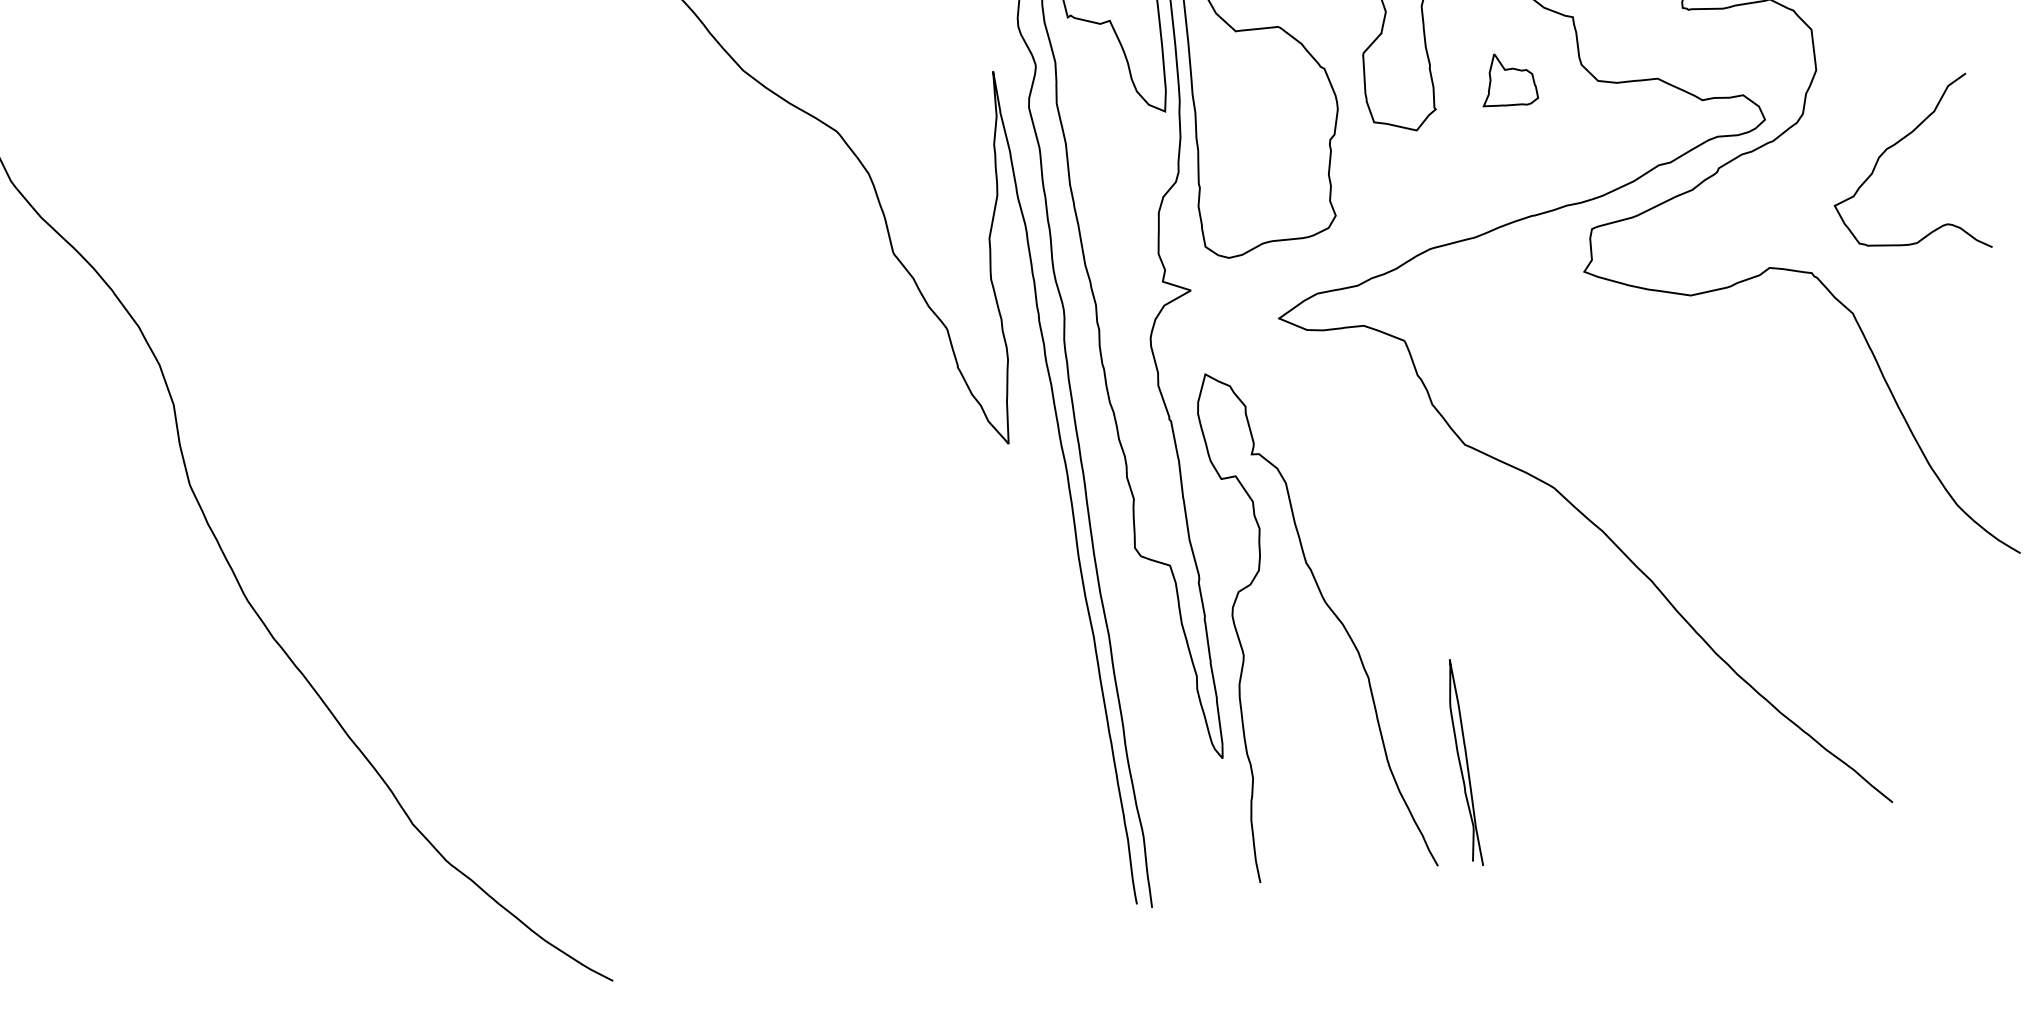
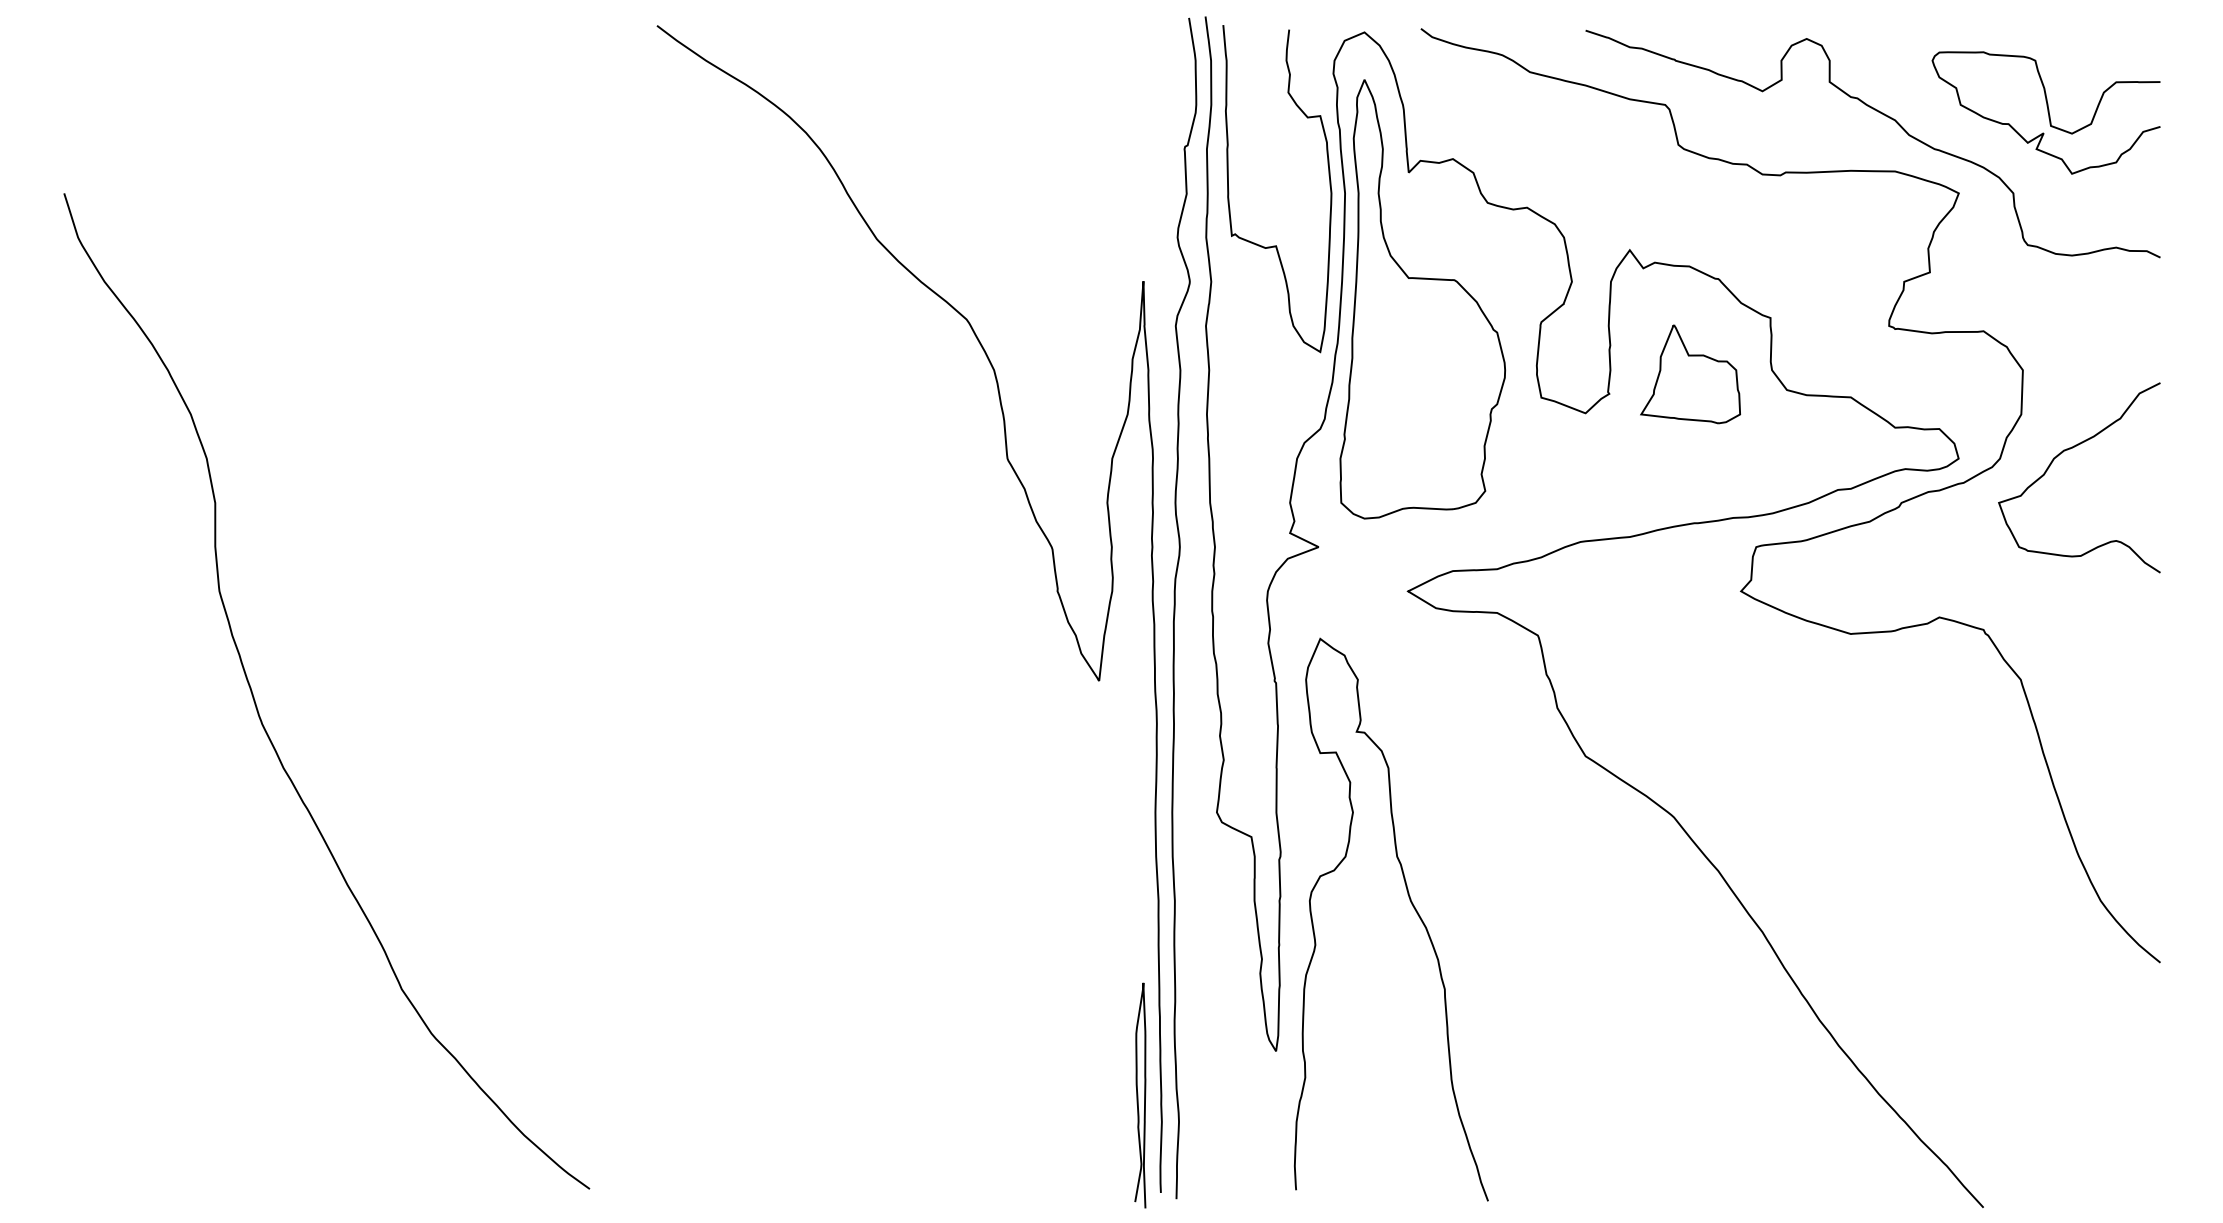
part: (1507, 80) -> (1690, 374), size x1.67
curve: (1892, 146) -> (2070, 449), moved
curve: (1461, 763) -> (1138, 1095), moved

